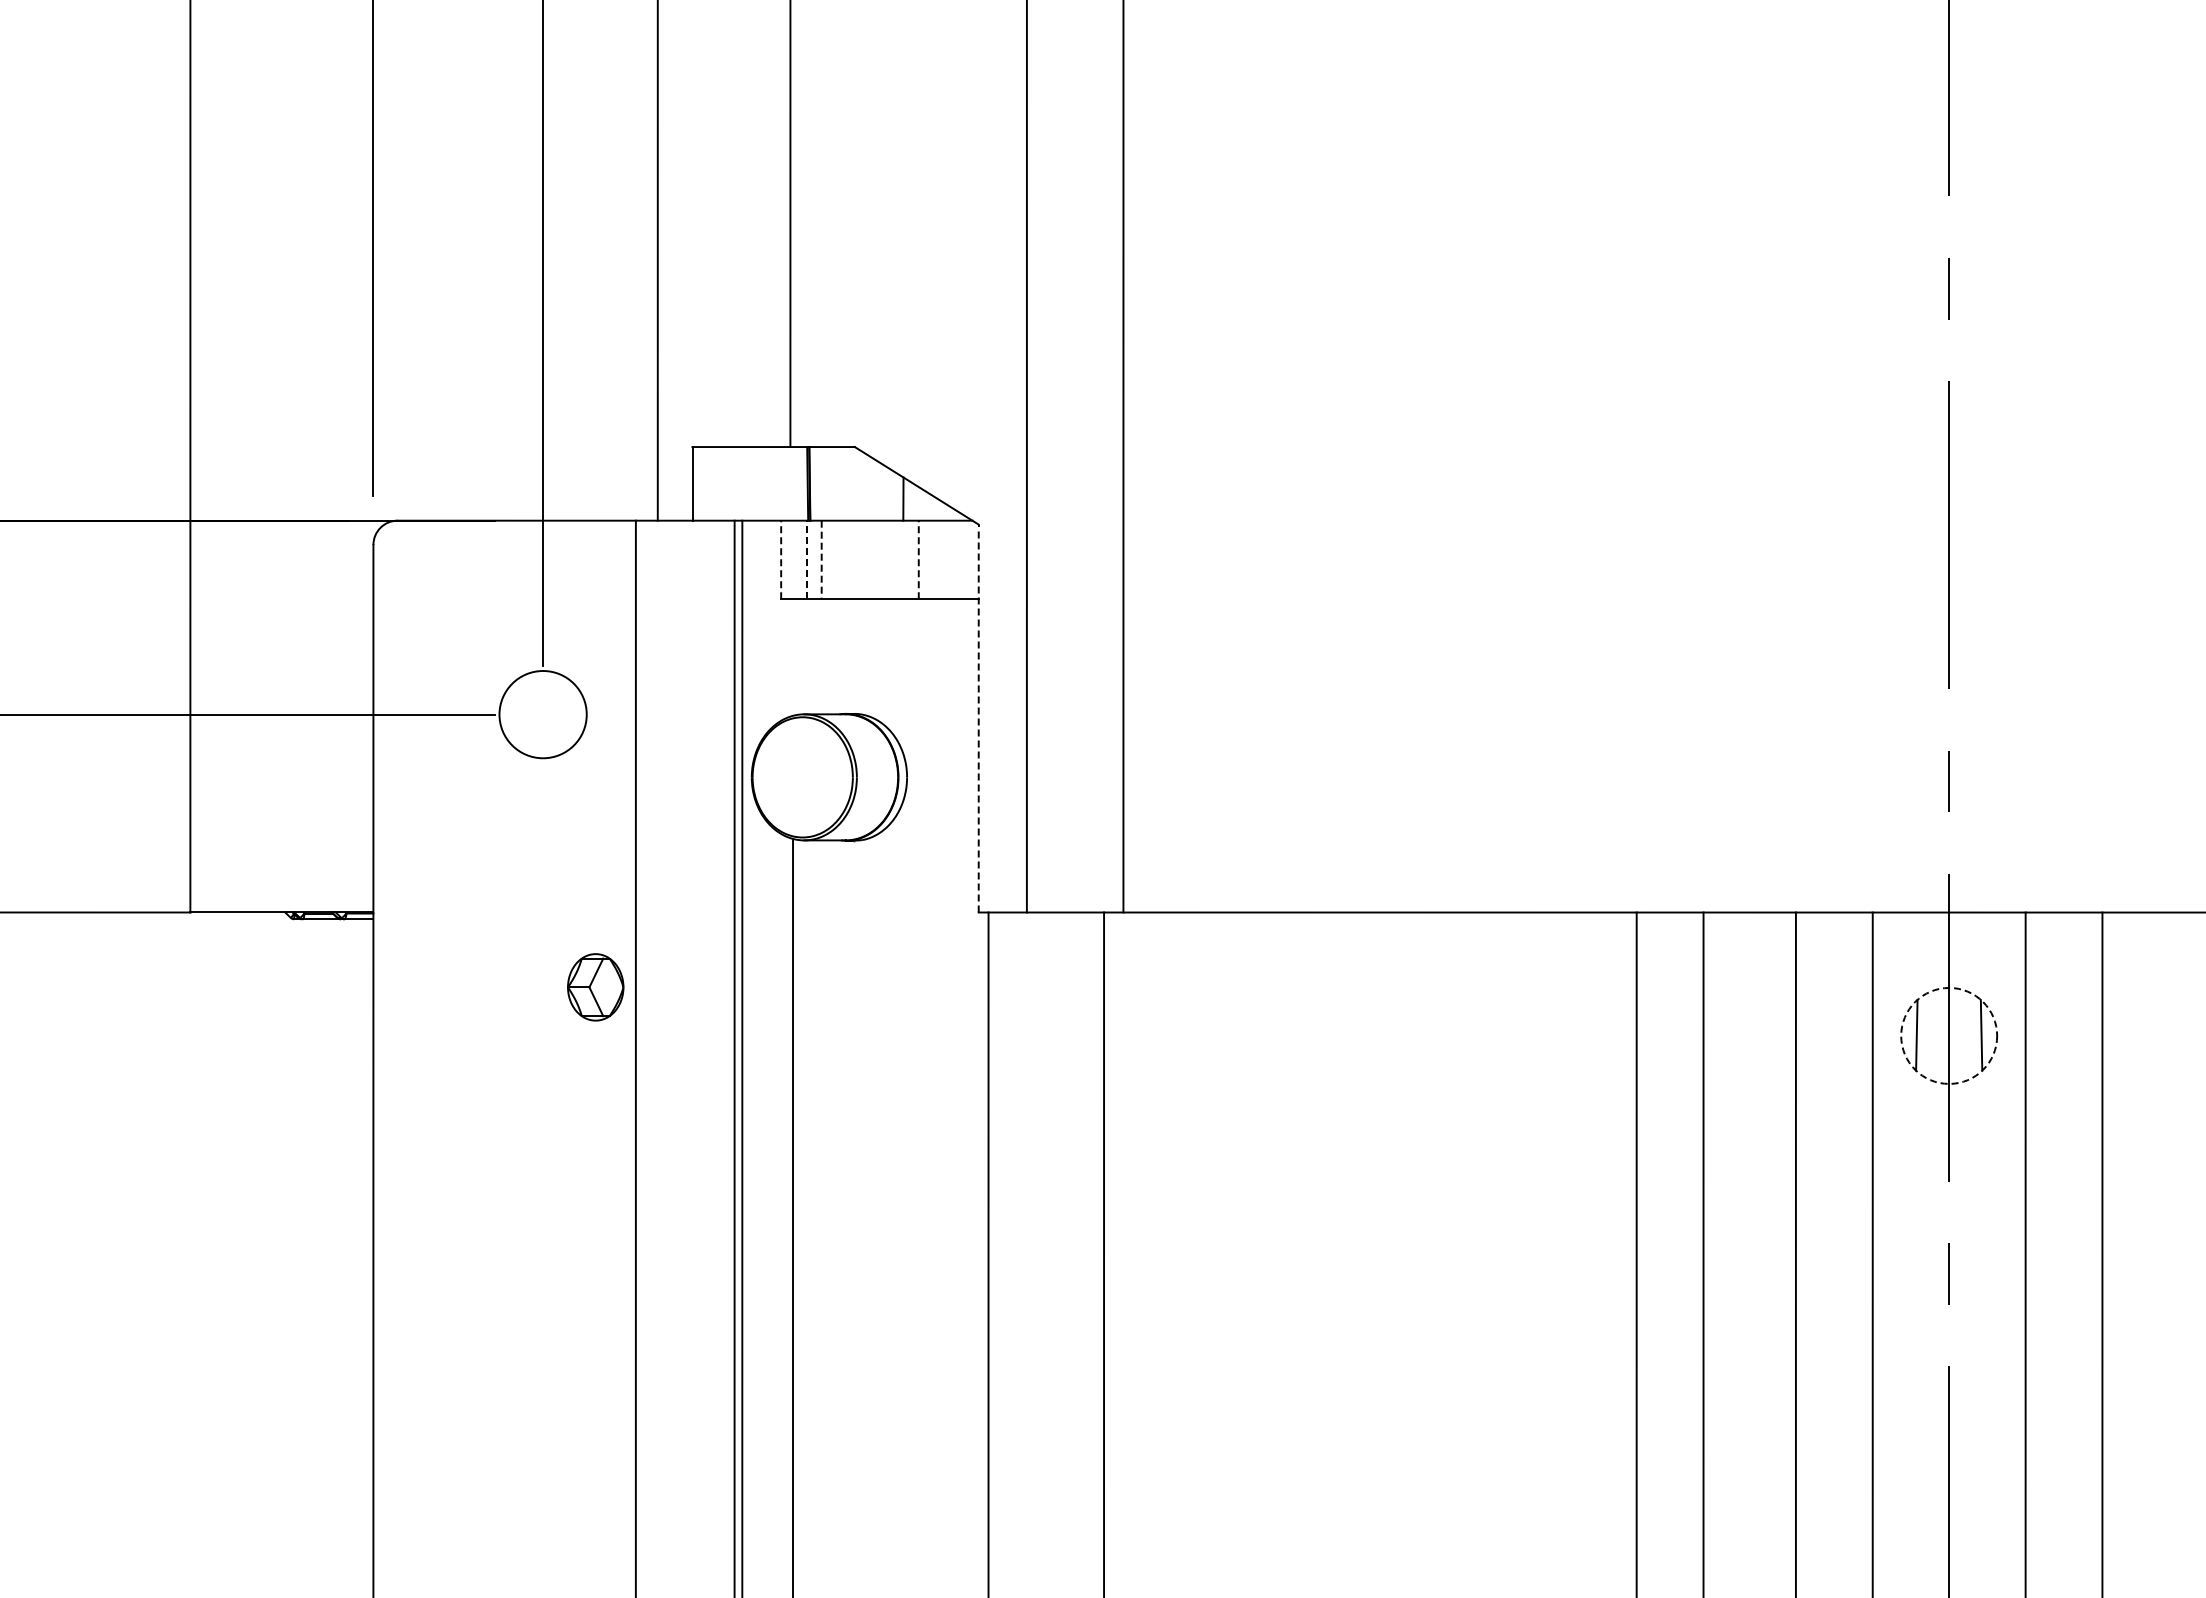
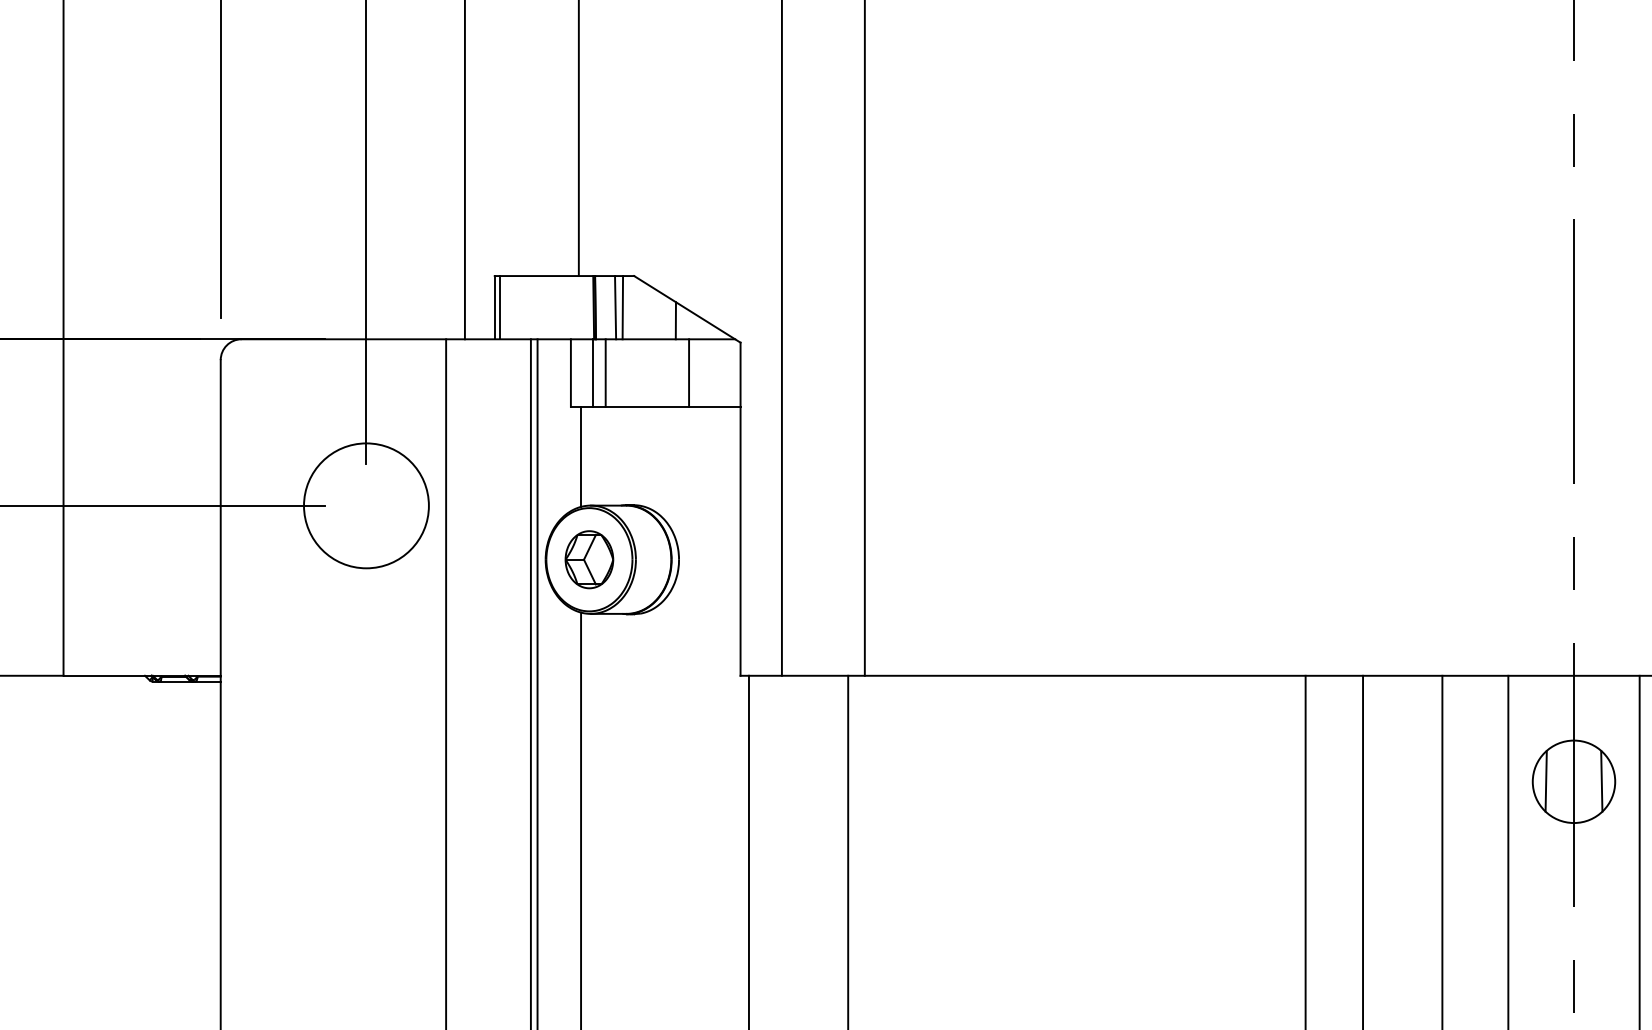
line: (698, 483) -> (499, 307), added
line: (832, 483) -> (614, 307), added
line: (841, 483) -> (622, 307), added
line: (781, 559) -> (571, 372), dashed -> solid
line: (807, 559) -> (593, 372), dashed -> solid
line: (918, 559) -> (688, 372), dashed -> solid
line: (821, 560) -> (605, 373), dashed -> solid
line: (793, 657) -> (581, 456), added
circle: (542, 714) -> (365, 505), size x1.67
line: (978, 718) -> (740, 509), dashed -> solid
part: (595, 987) -> (589, 559), moved
circle: (1949, 1035) -> (1574, 781), dashed -> solid

